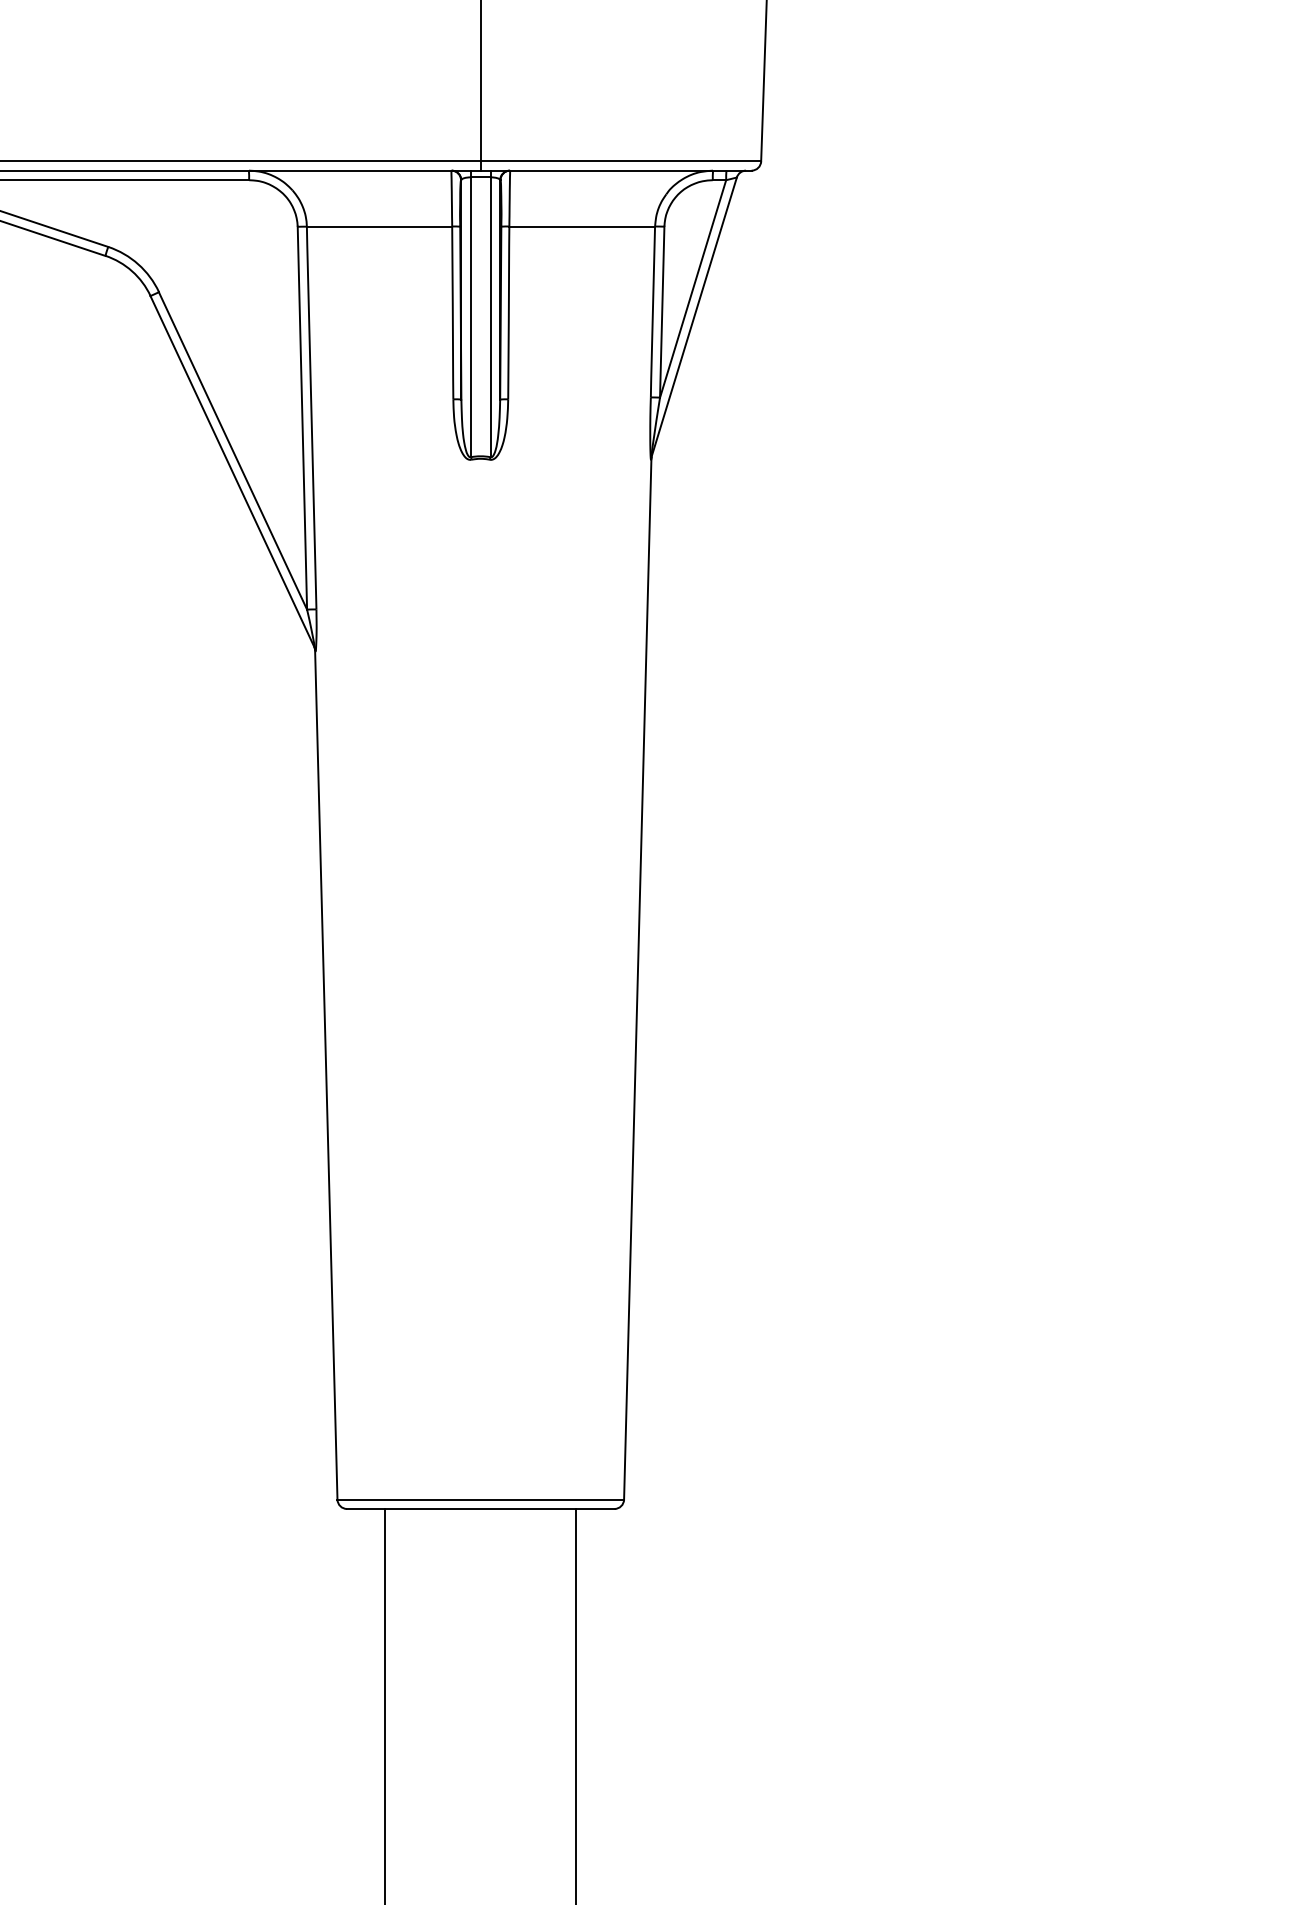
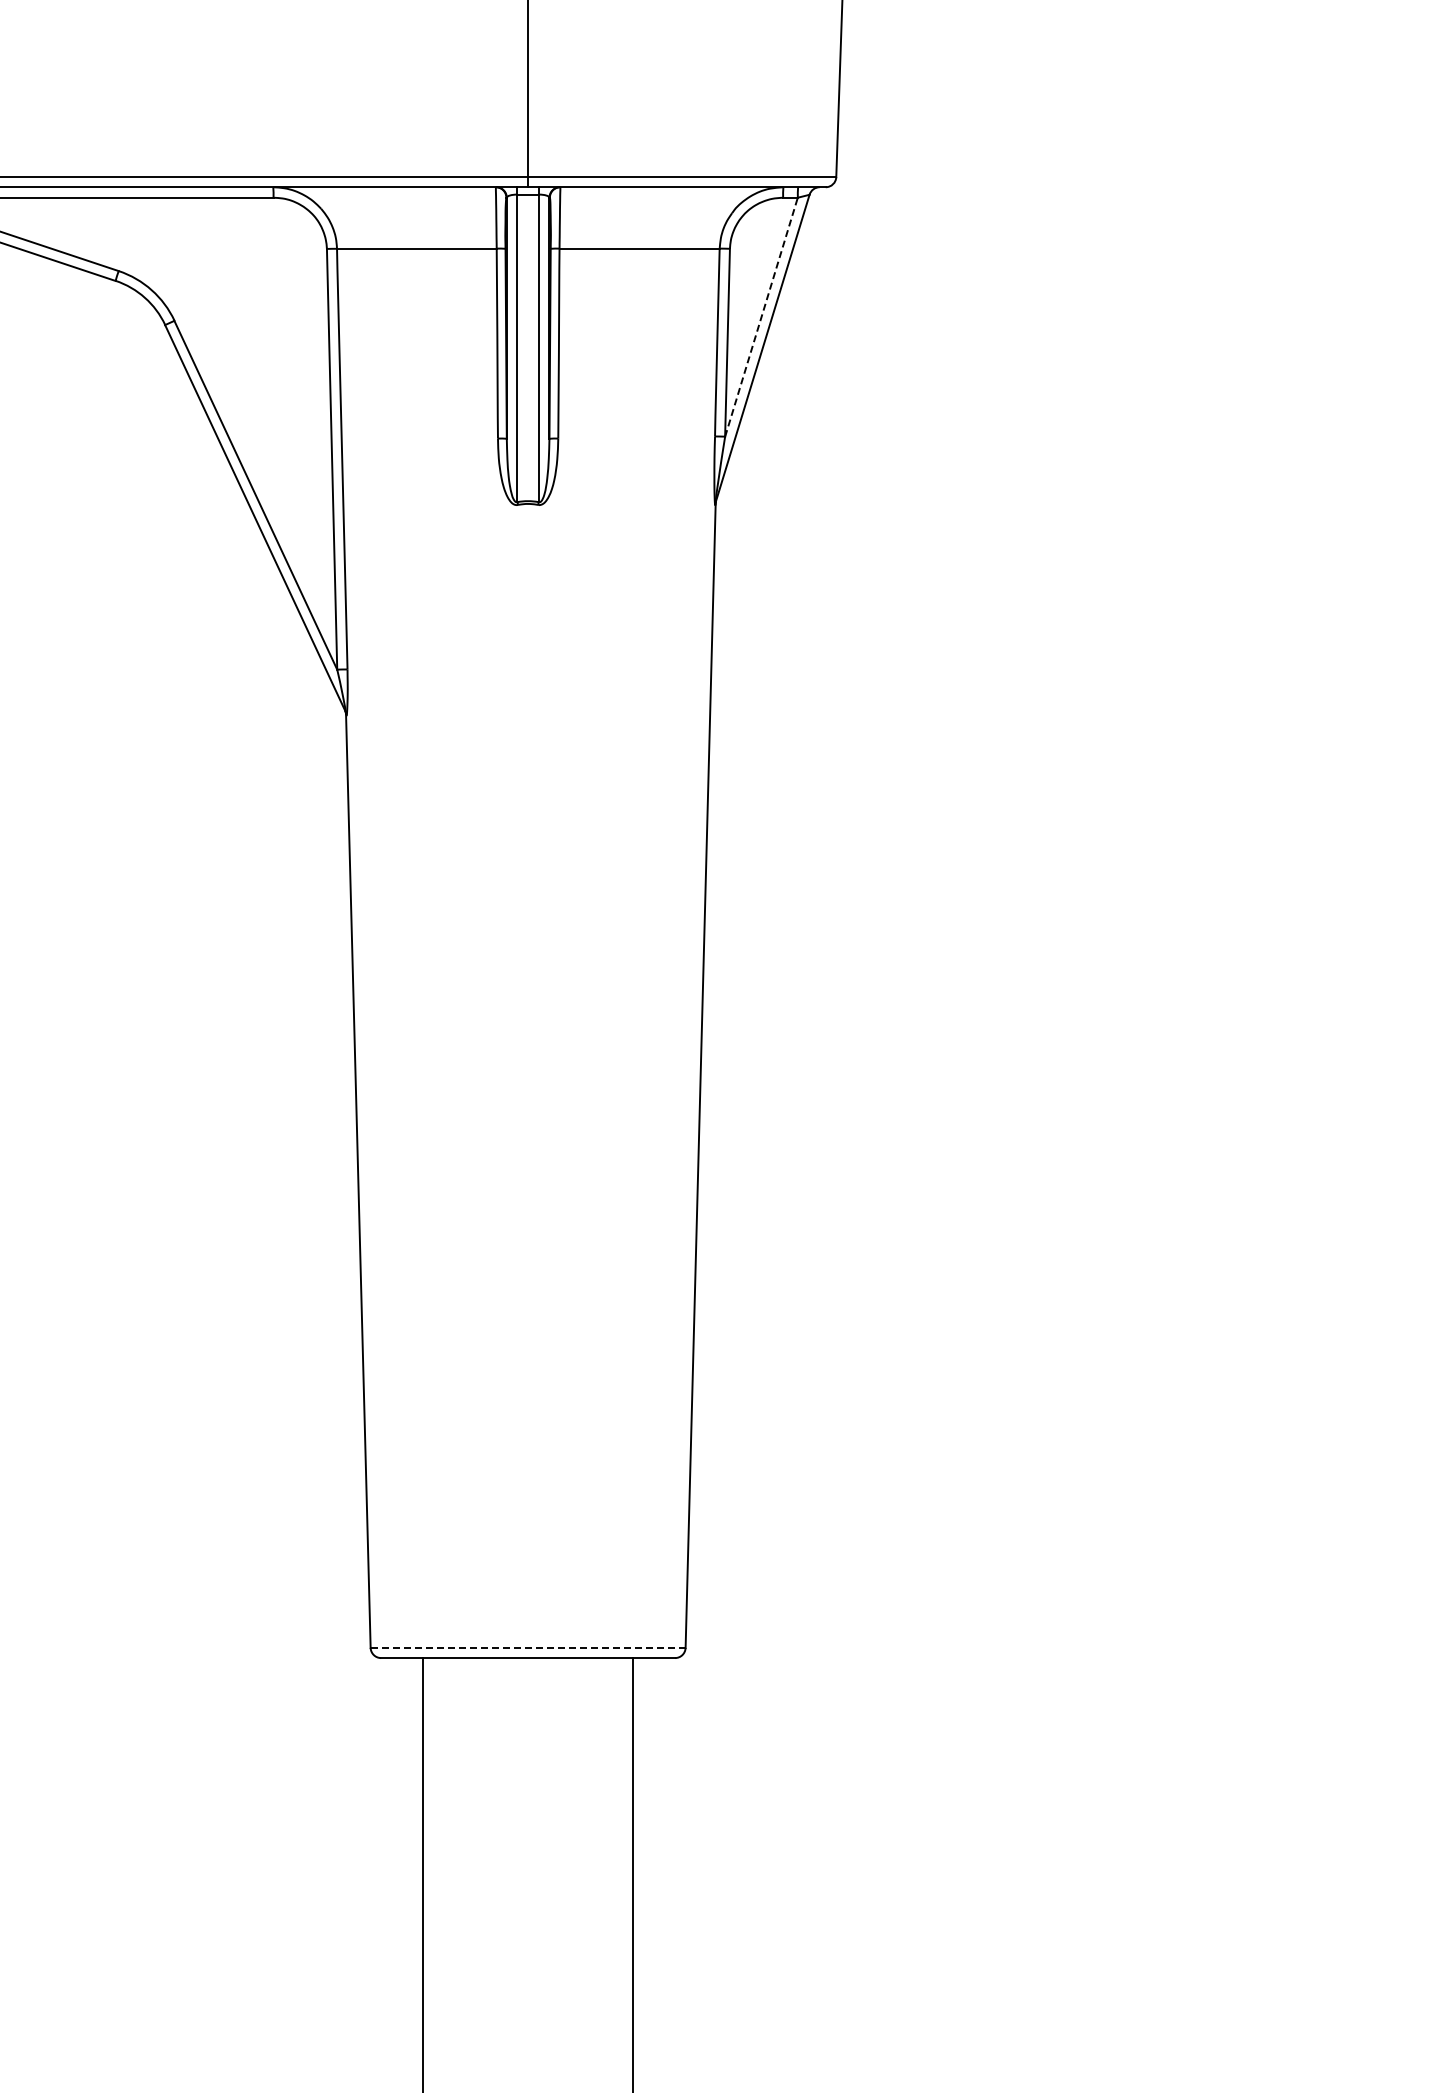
line: (693, 289) -> (761, 317), solid -> dashed
line: (481, 1499) -> (528, 1647), solid -> dashed

